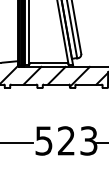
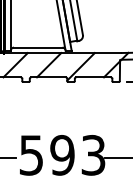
text: (66, 140) -> (62, 154), 523 -> 593

